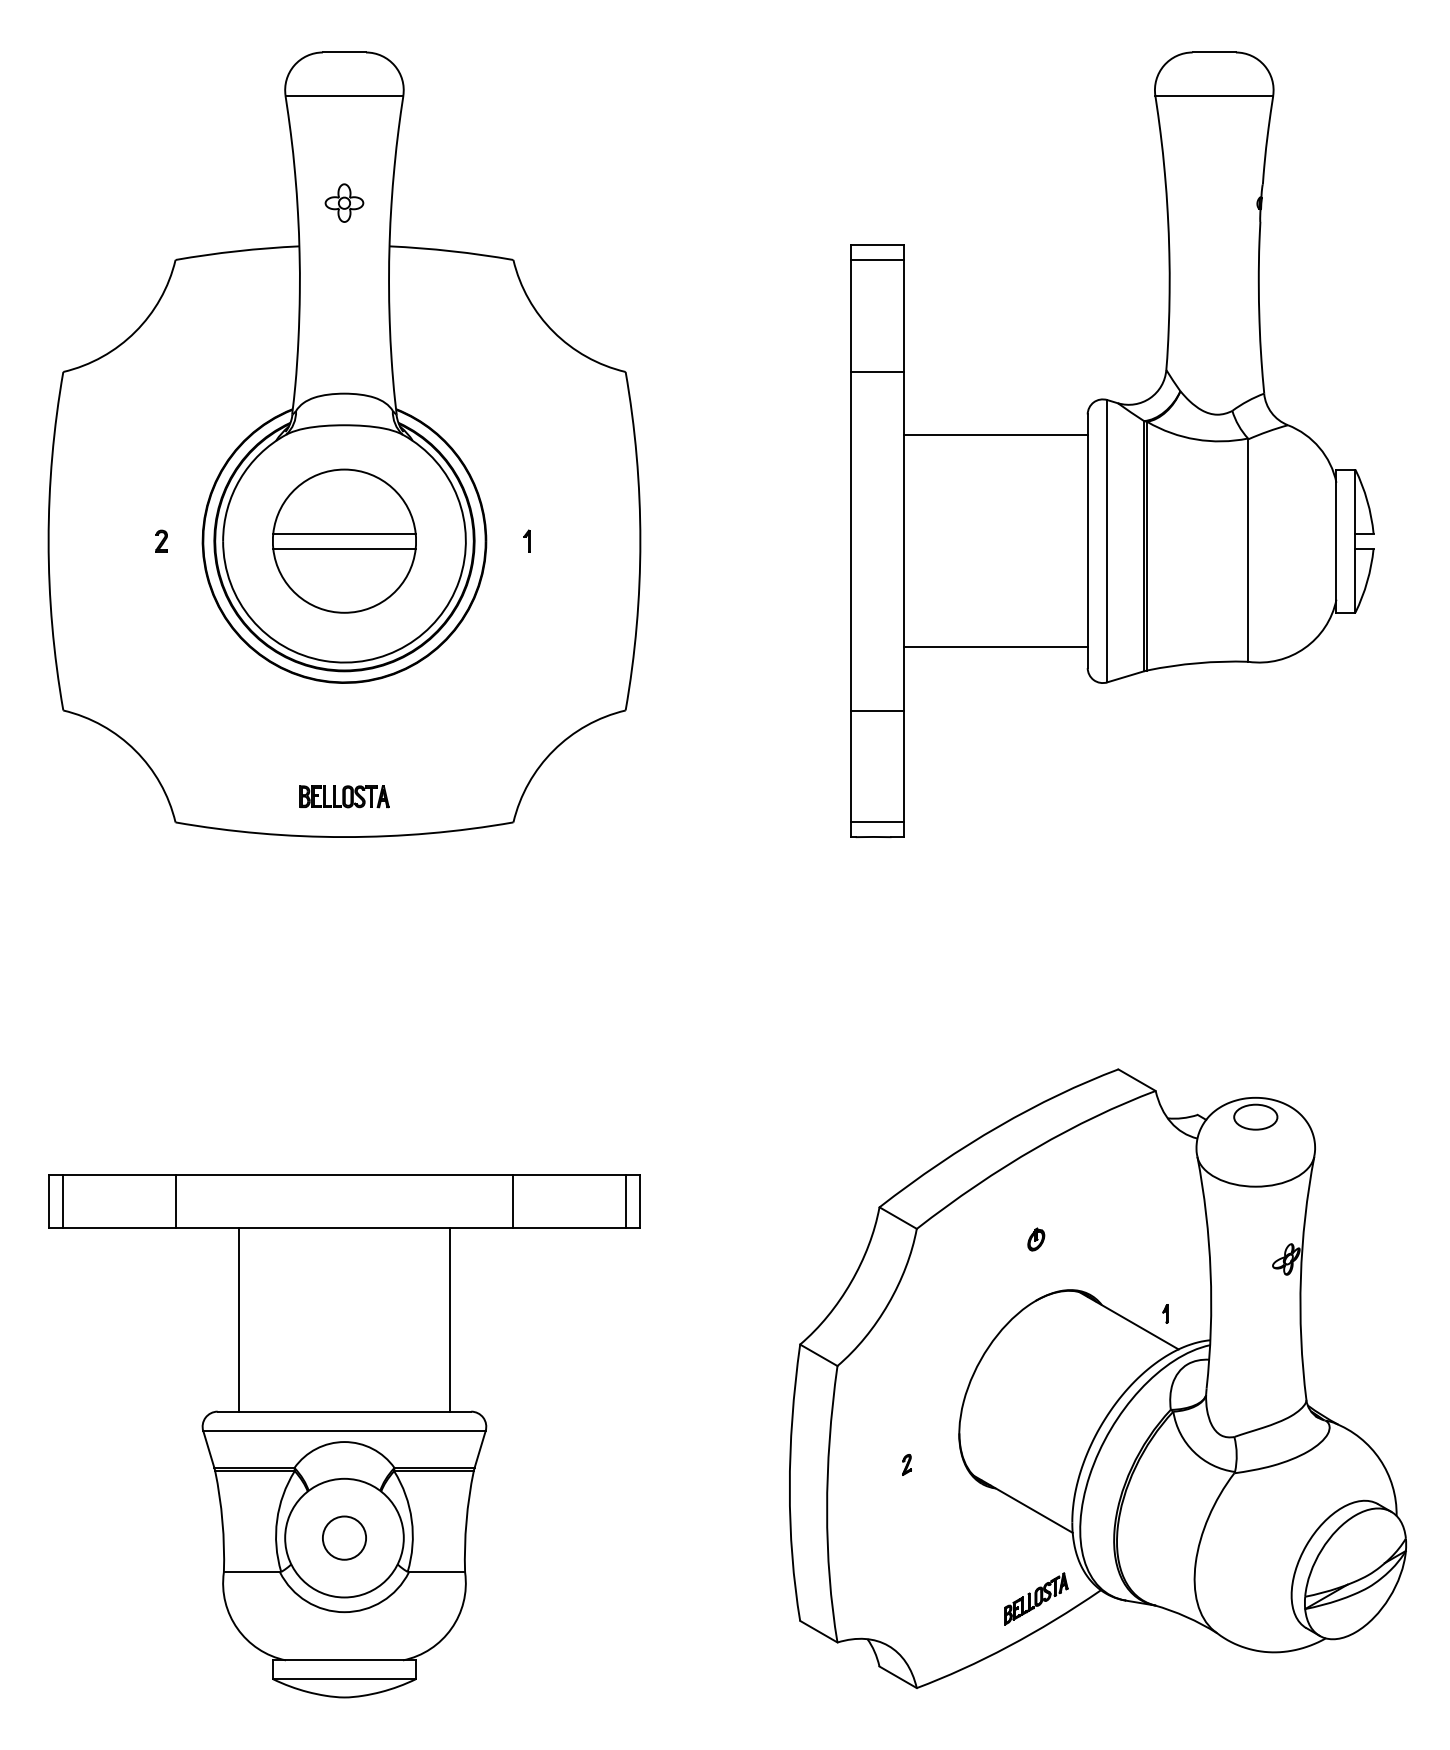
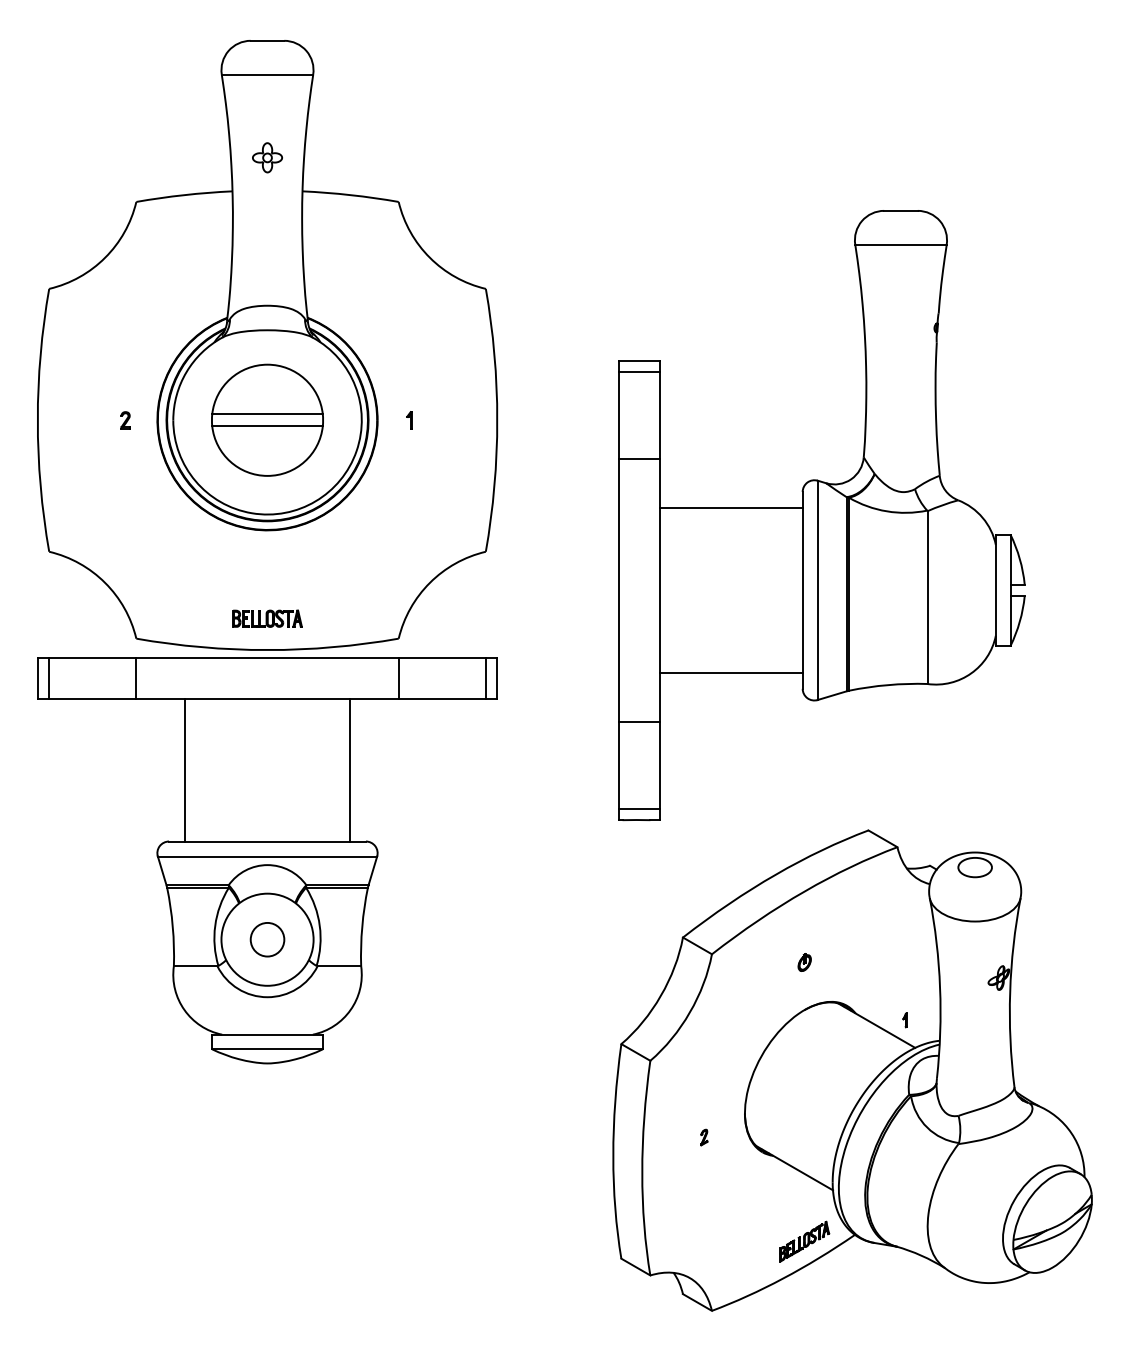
part: (1112, 444) -> (821, 515), moved
part: (344, 1436) -> (267, 860), moved

